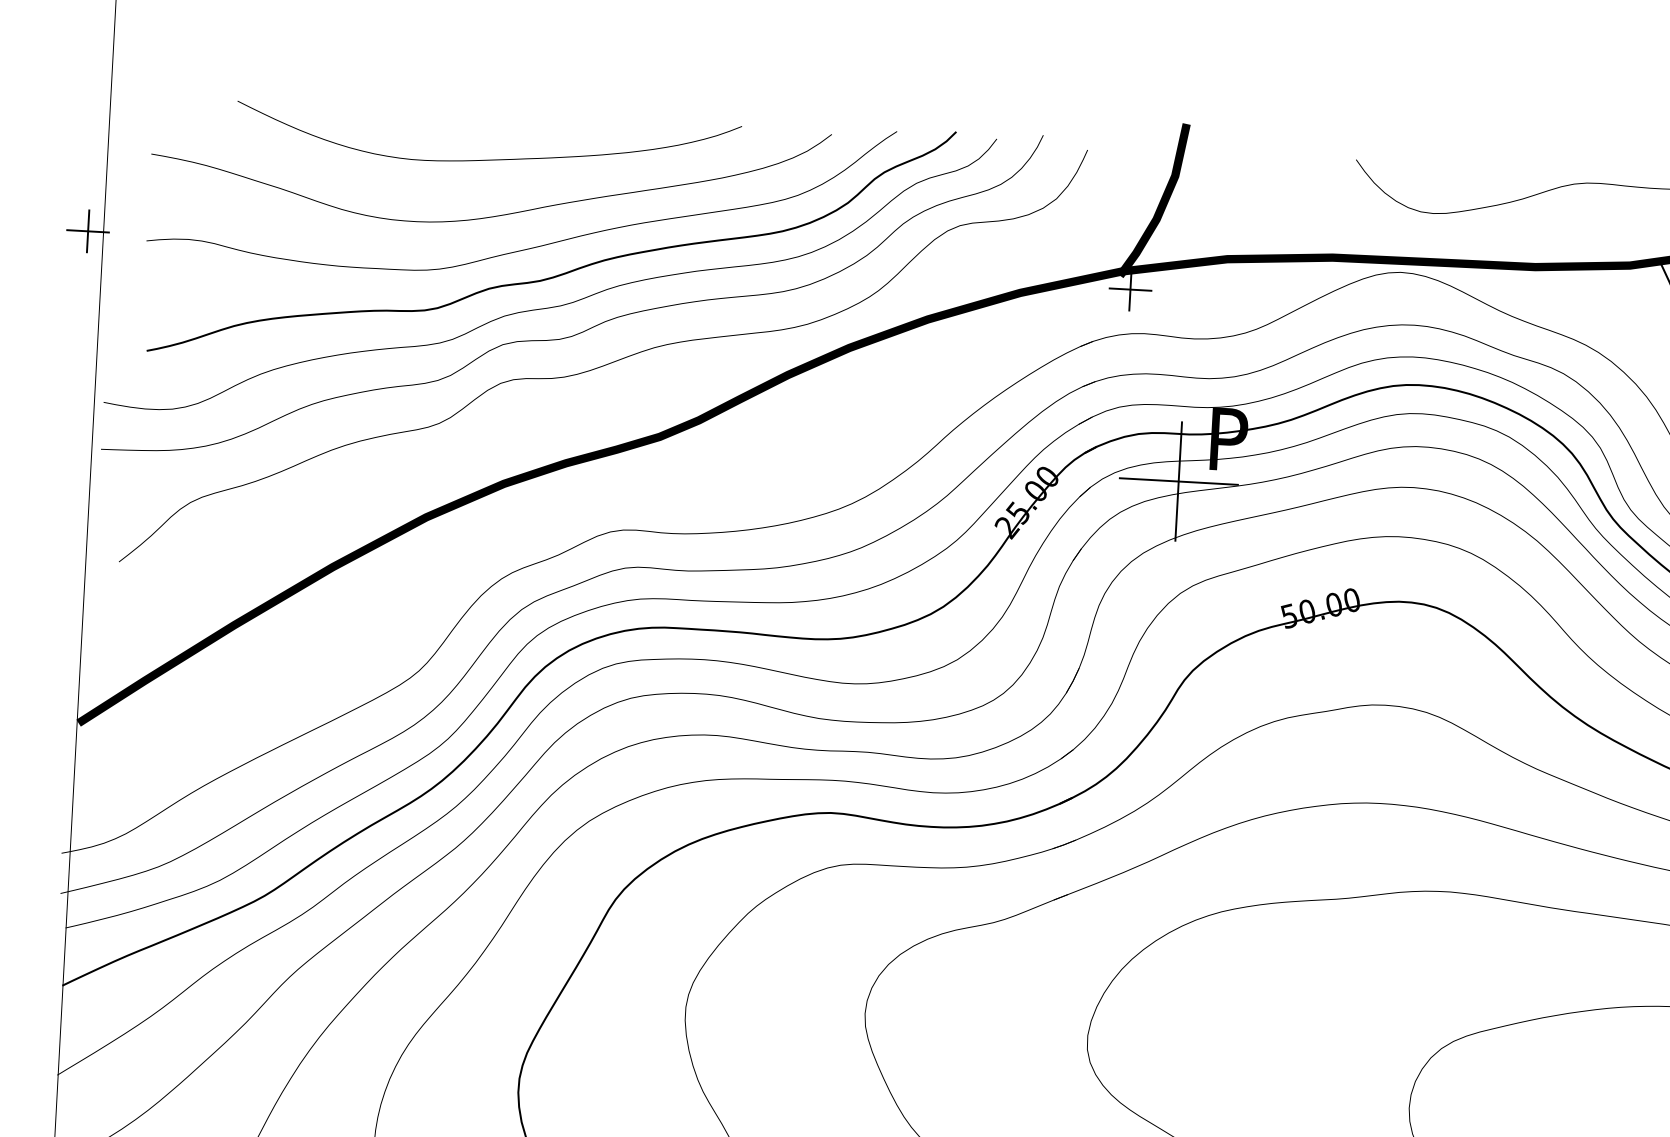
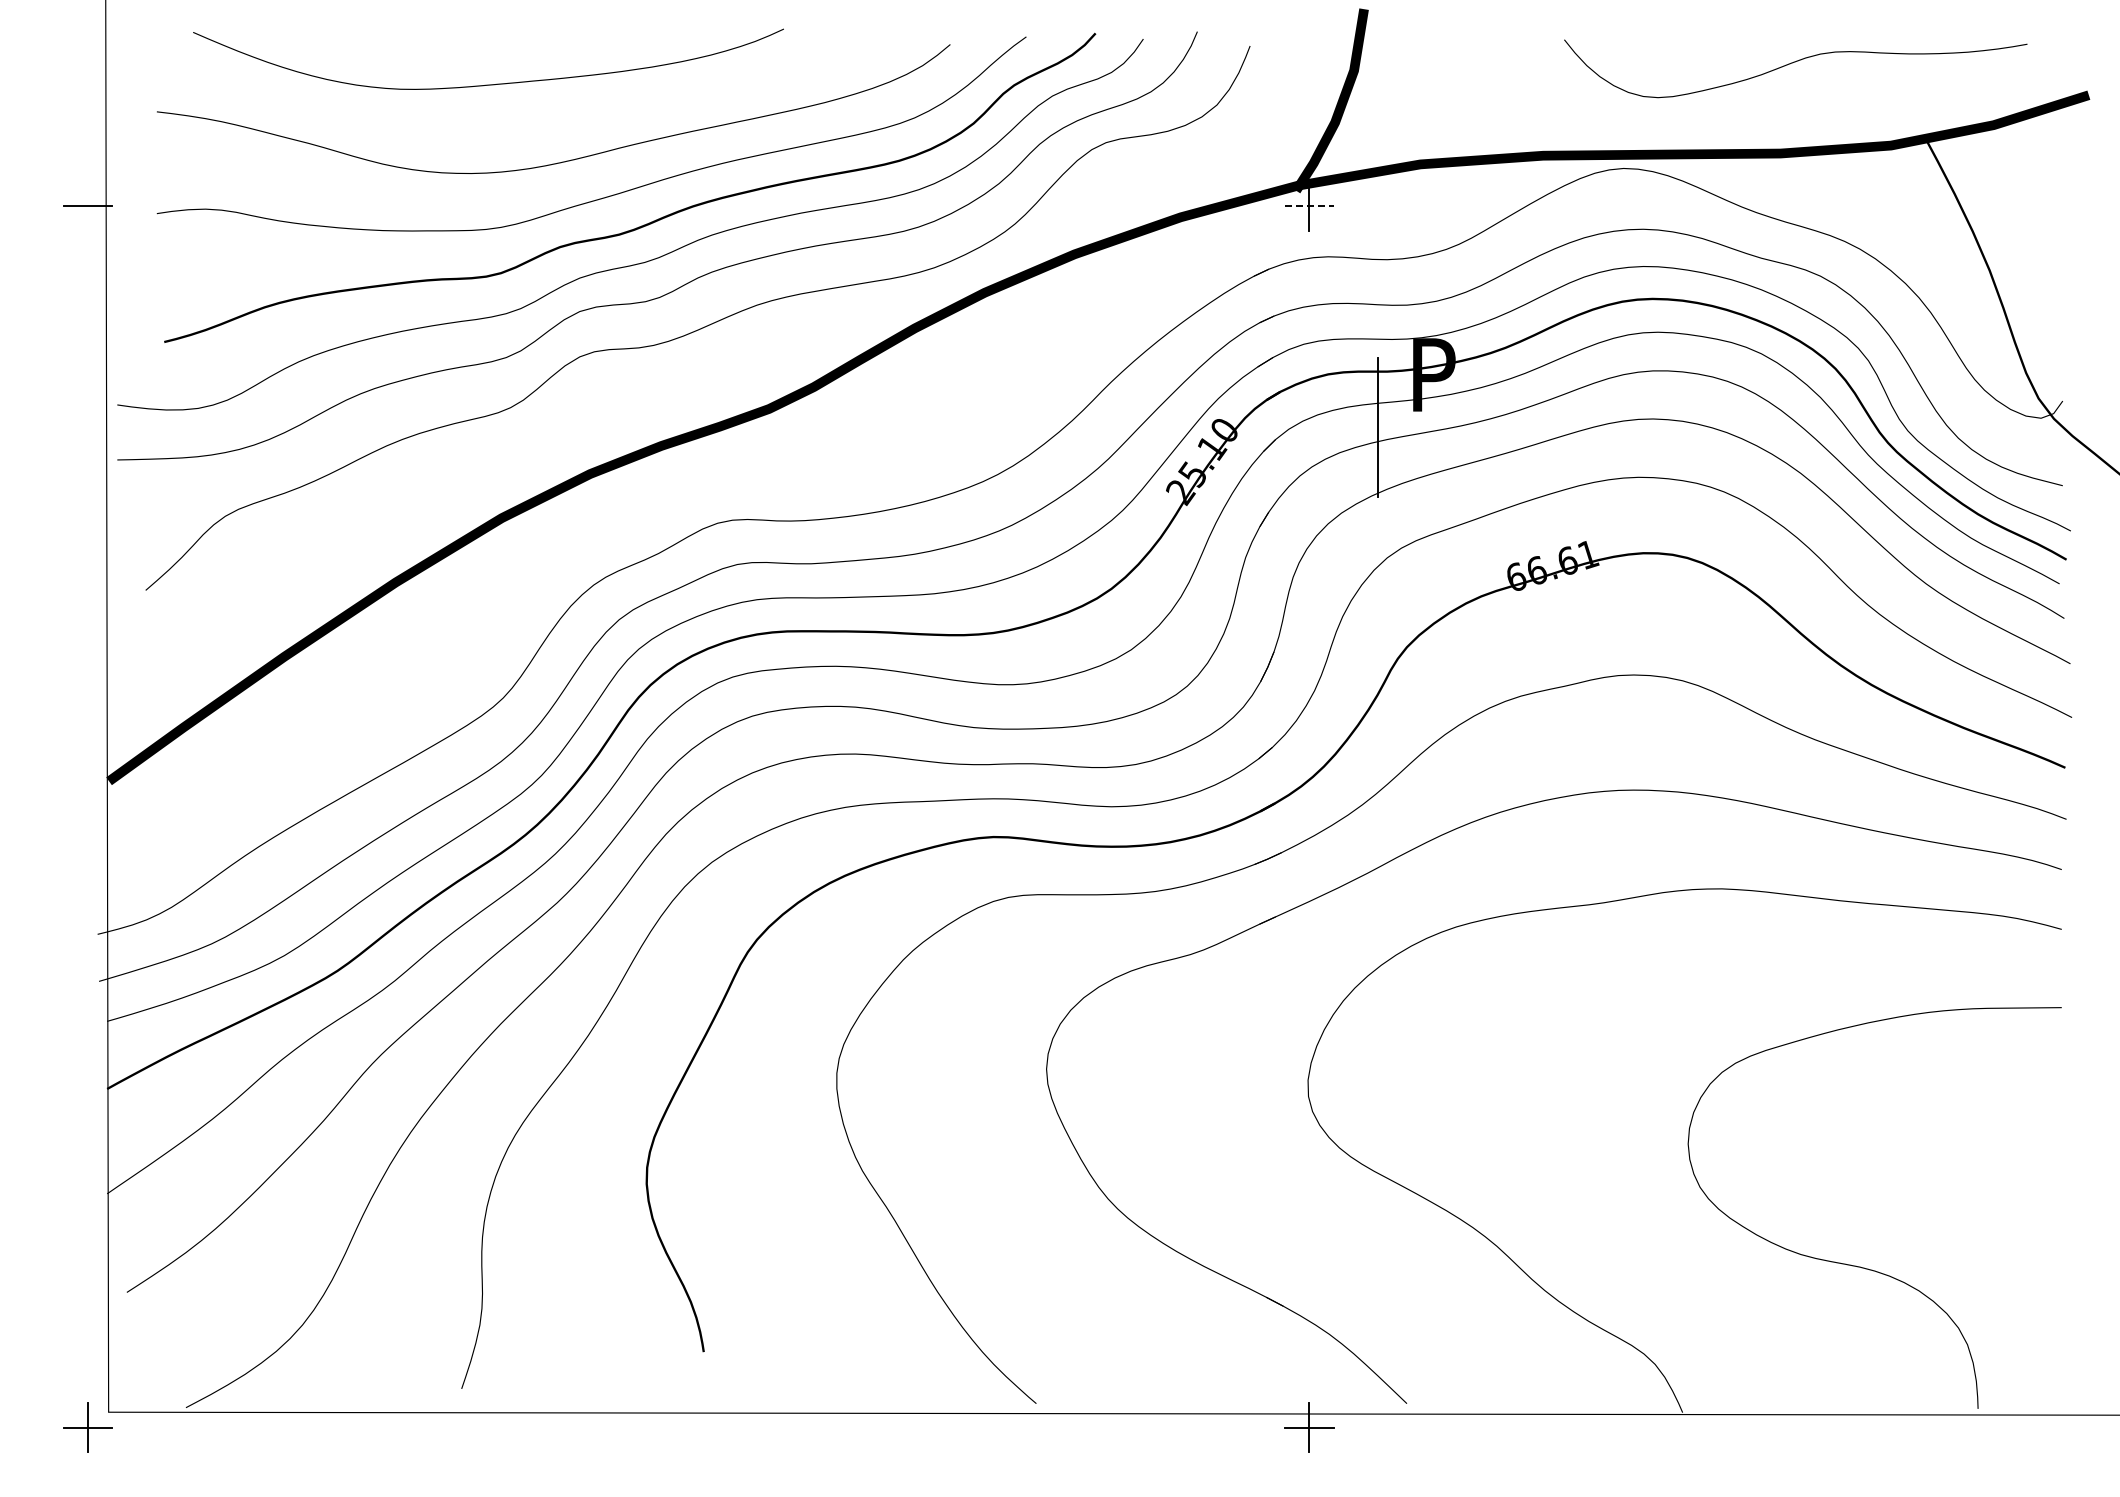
curve: (487, 159) -> (488, 84), moved
line: (88, 230) -> (88, 205), removed
line: (1130, 289) -> (1309, 206), solid -> dashed
line: (1179, 481) -> (1378, 427), removed
text: (1036, 491) -> (1212, 448), 25.00 -> 25.10
text: (1320, 608) -> (1552, 566), 50.00 -> 66.61

